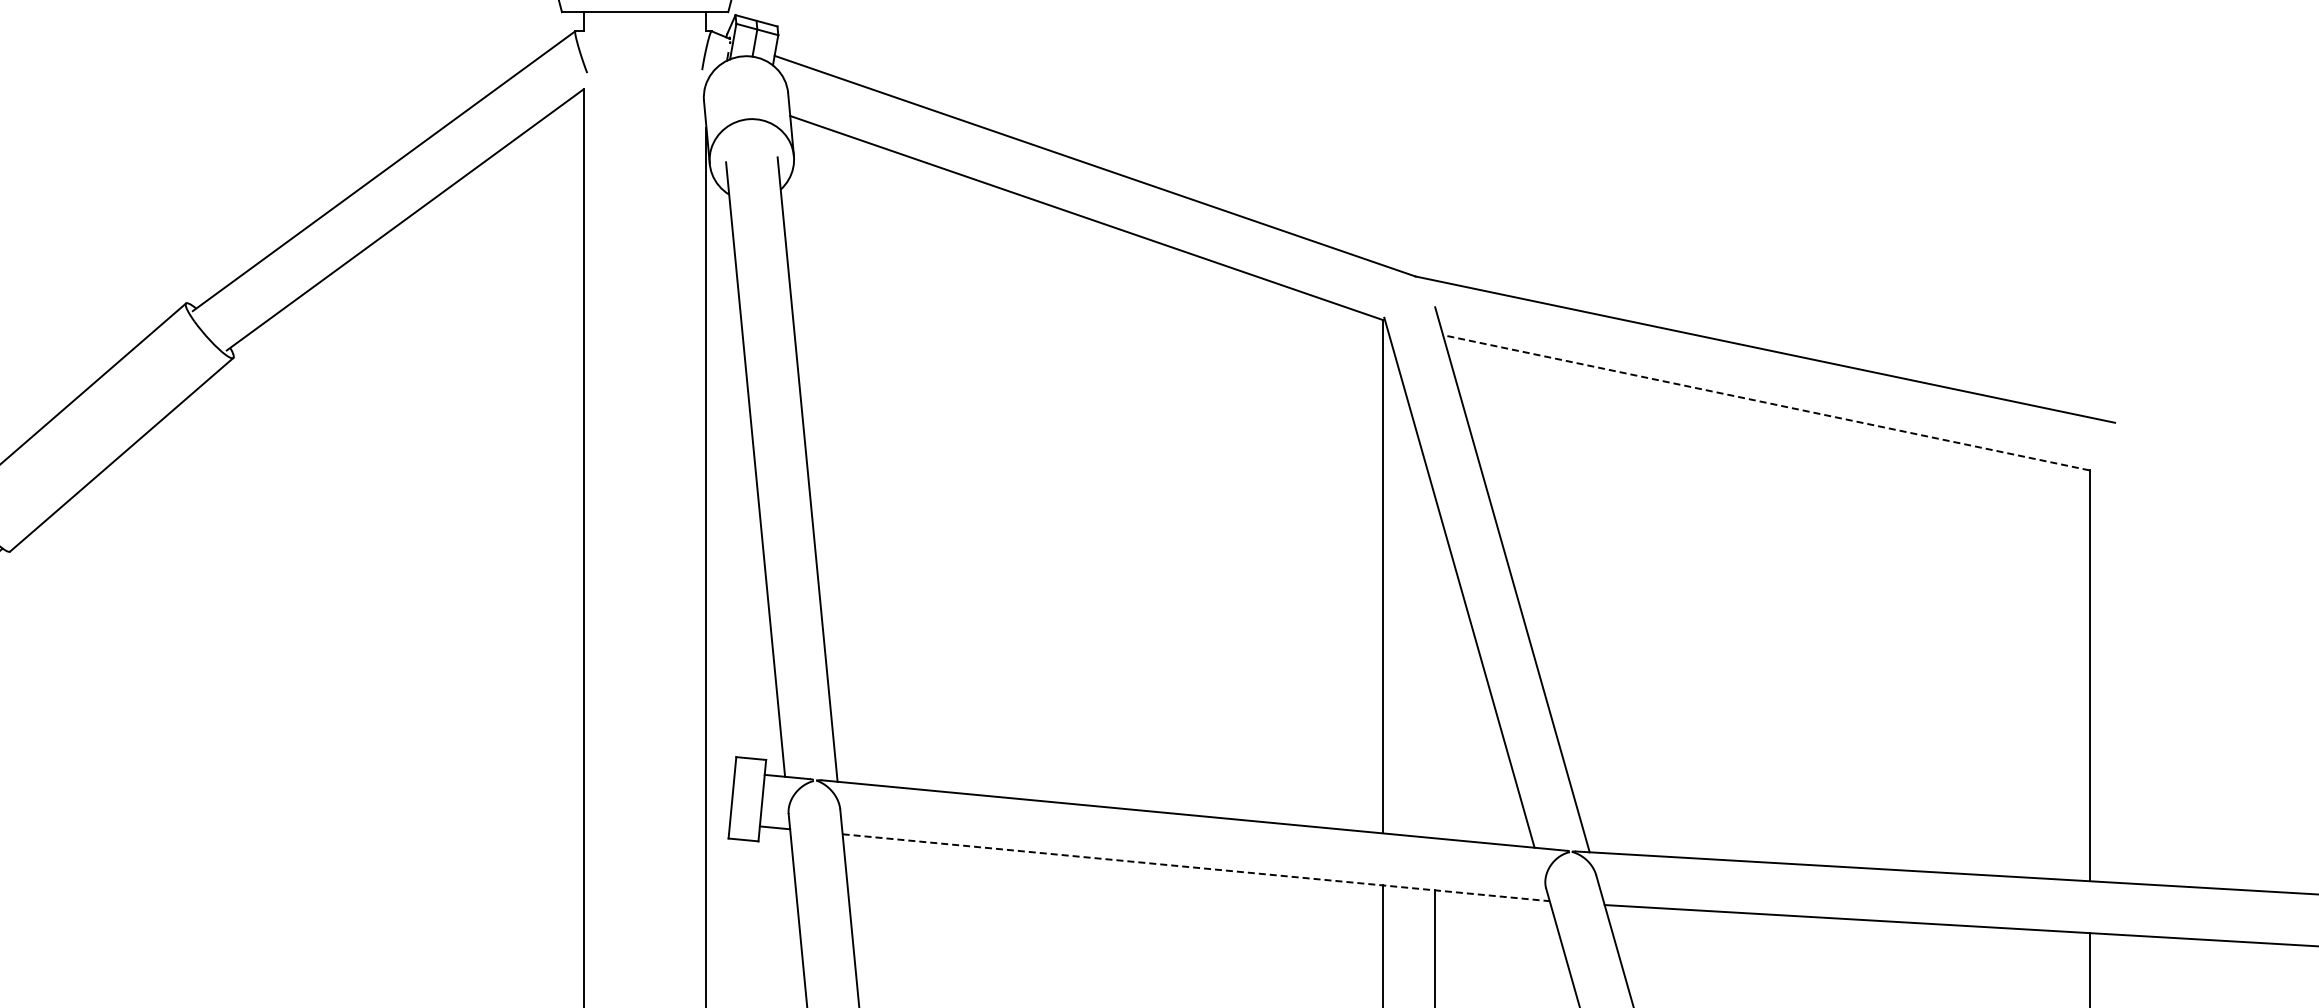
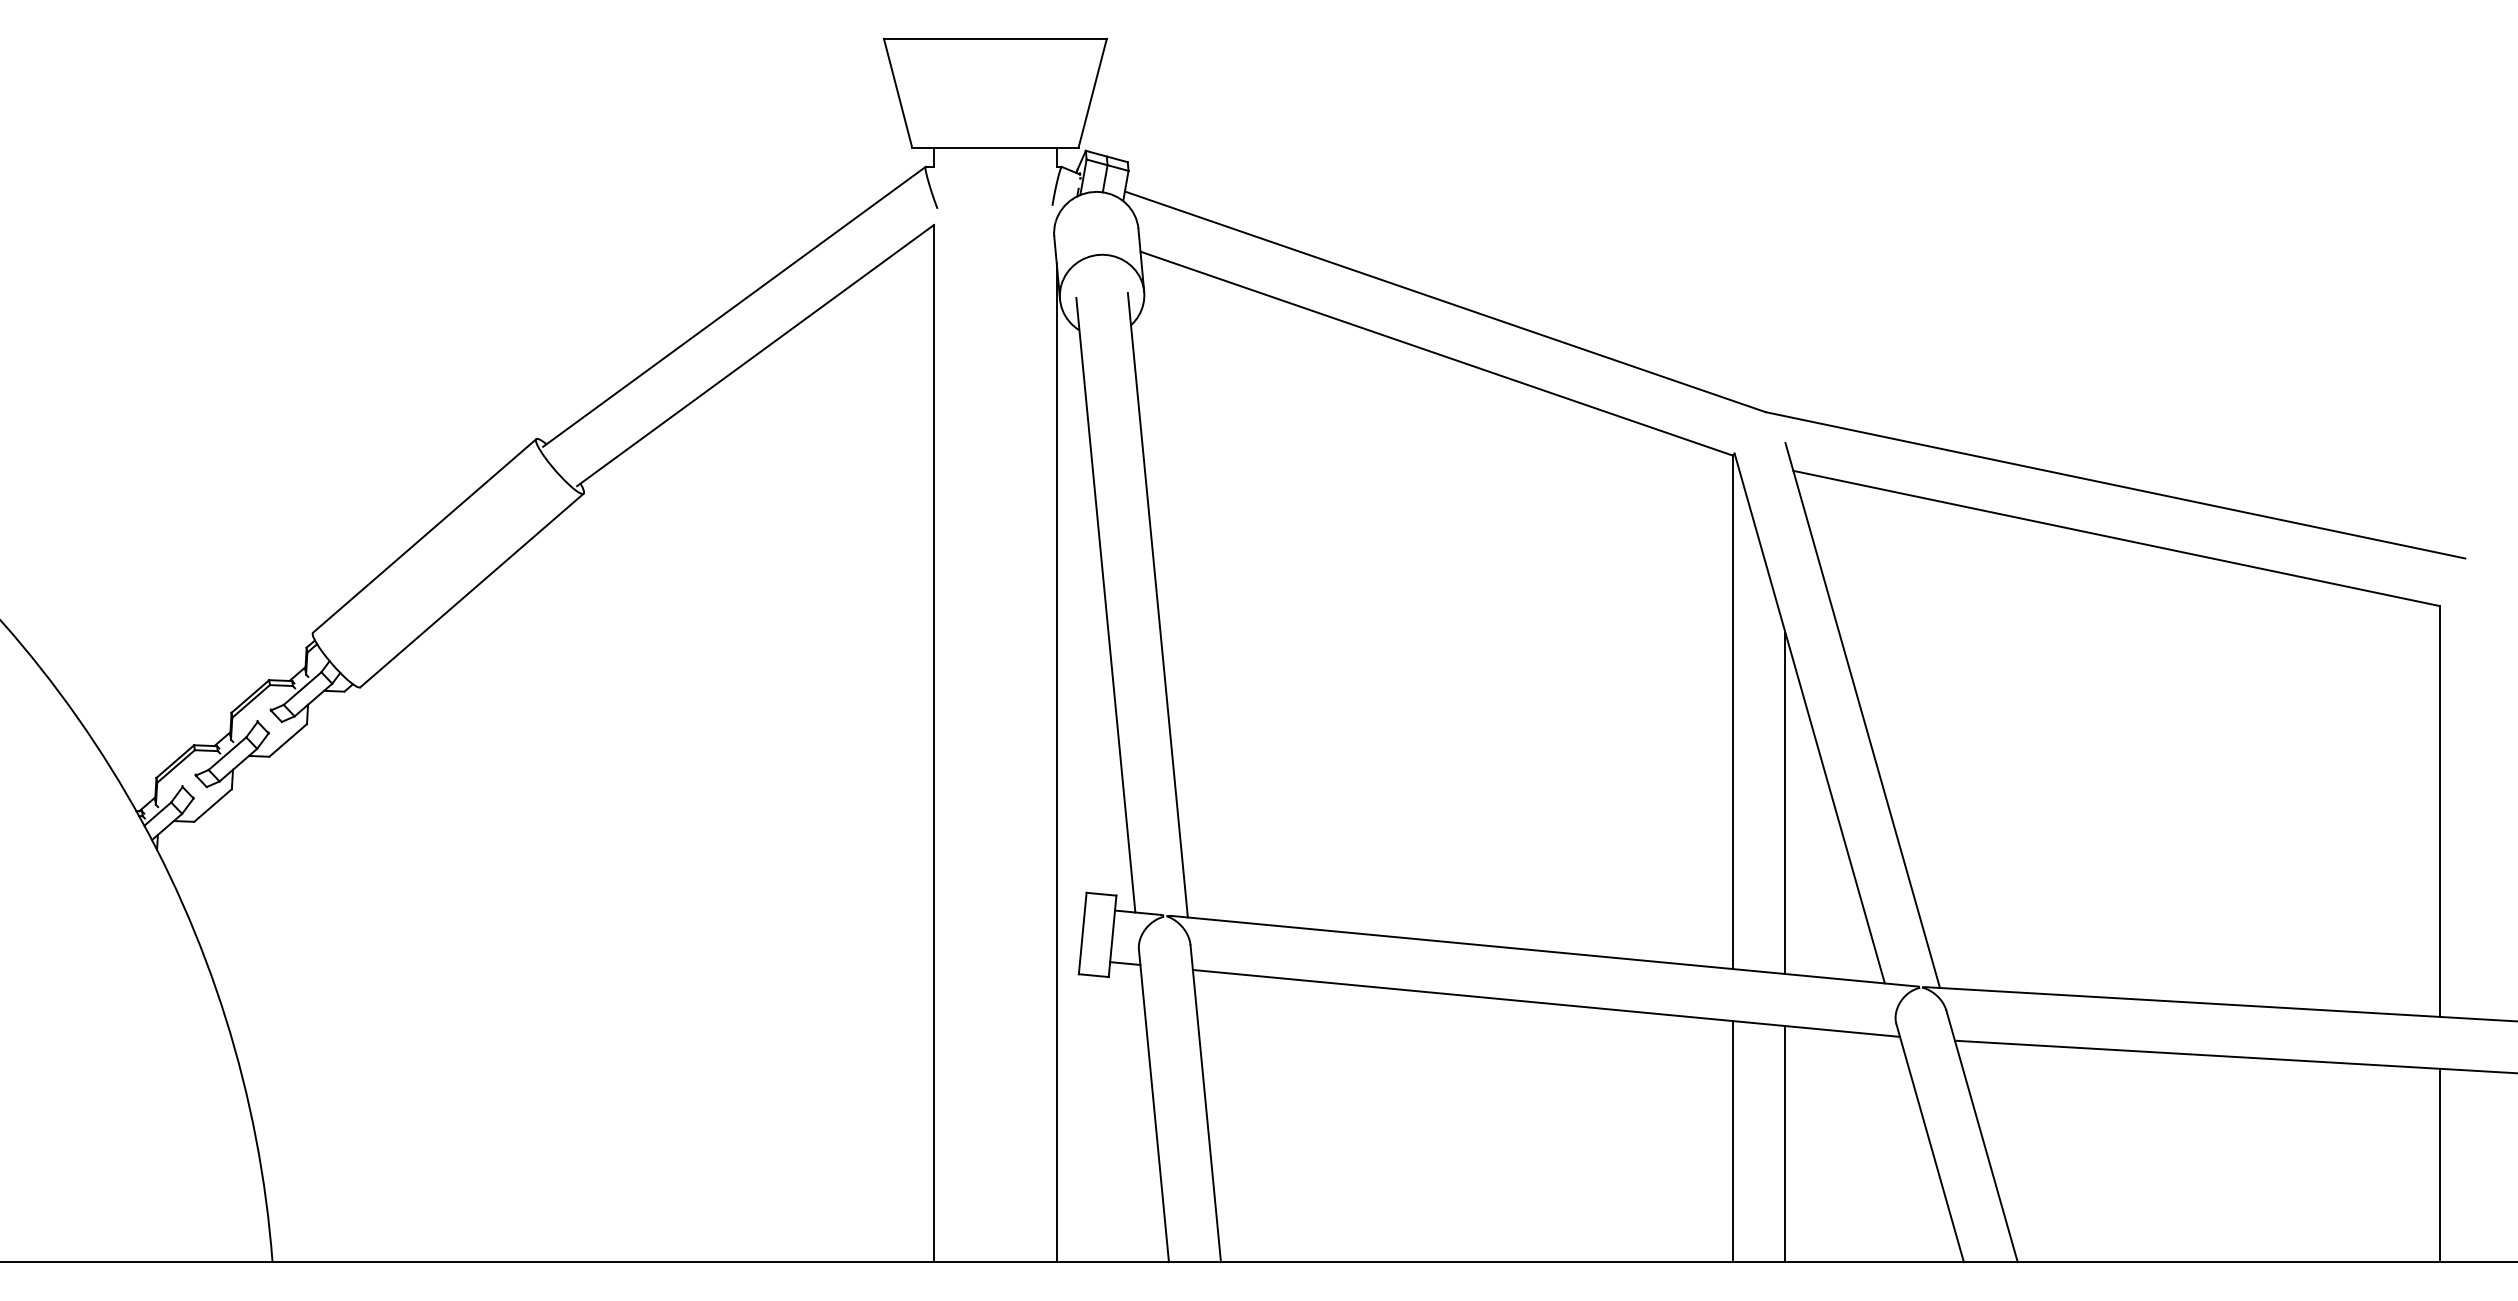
line: (1766, 402) -> (2116, 538), dashed -> solid
line: (1434, 665) -> (1784, 801), added
line: (1196, 867) -> (1546, 1003), dashed -> solid

